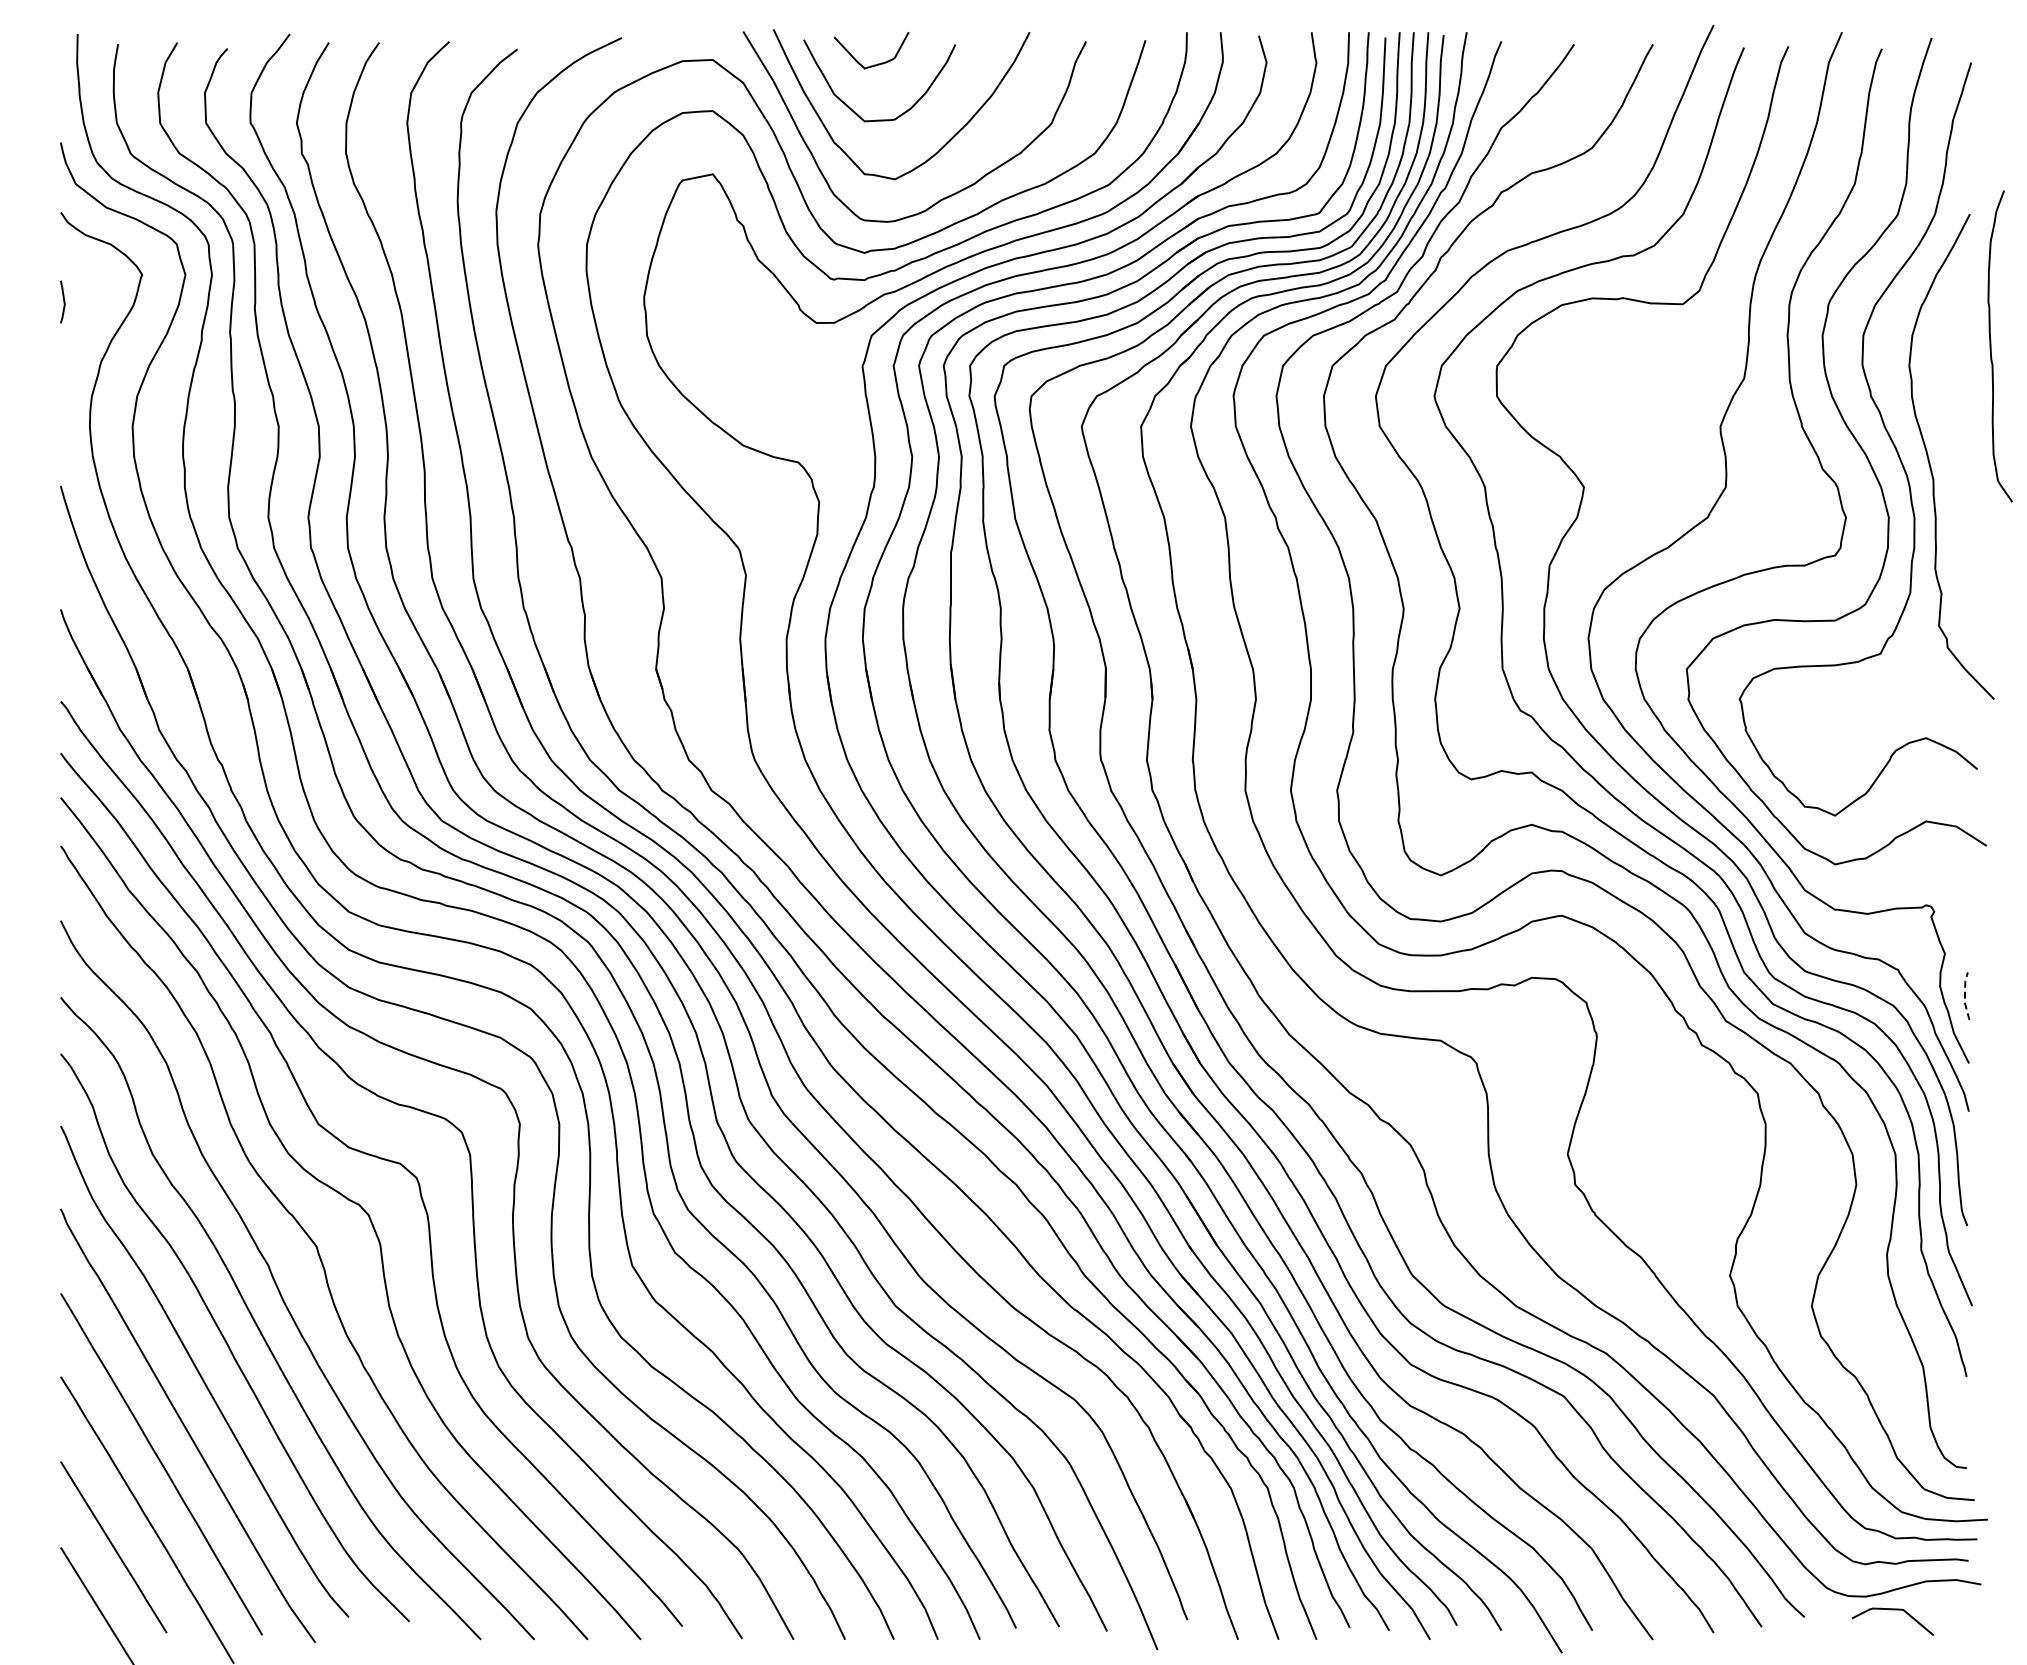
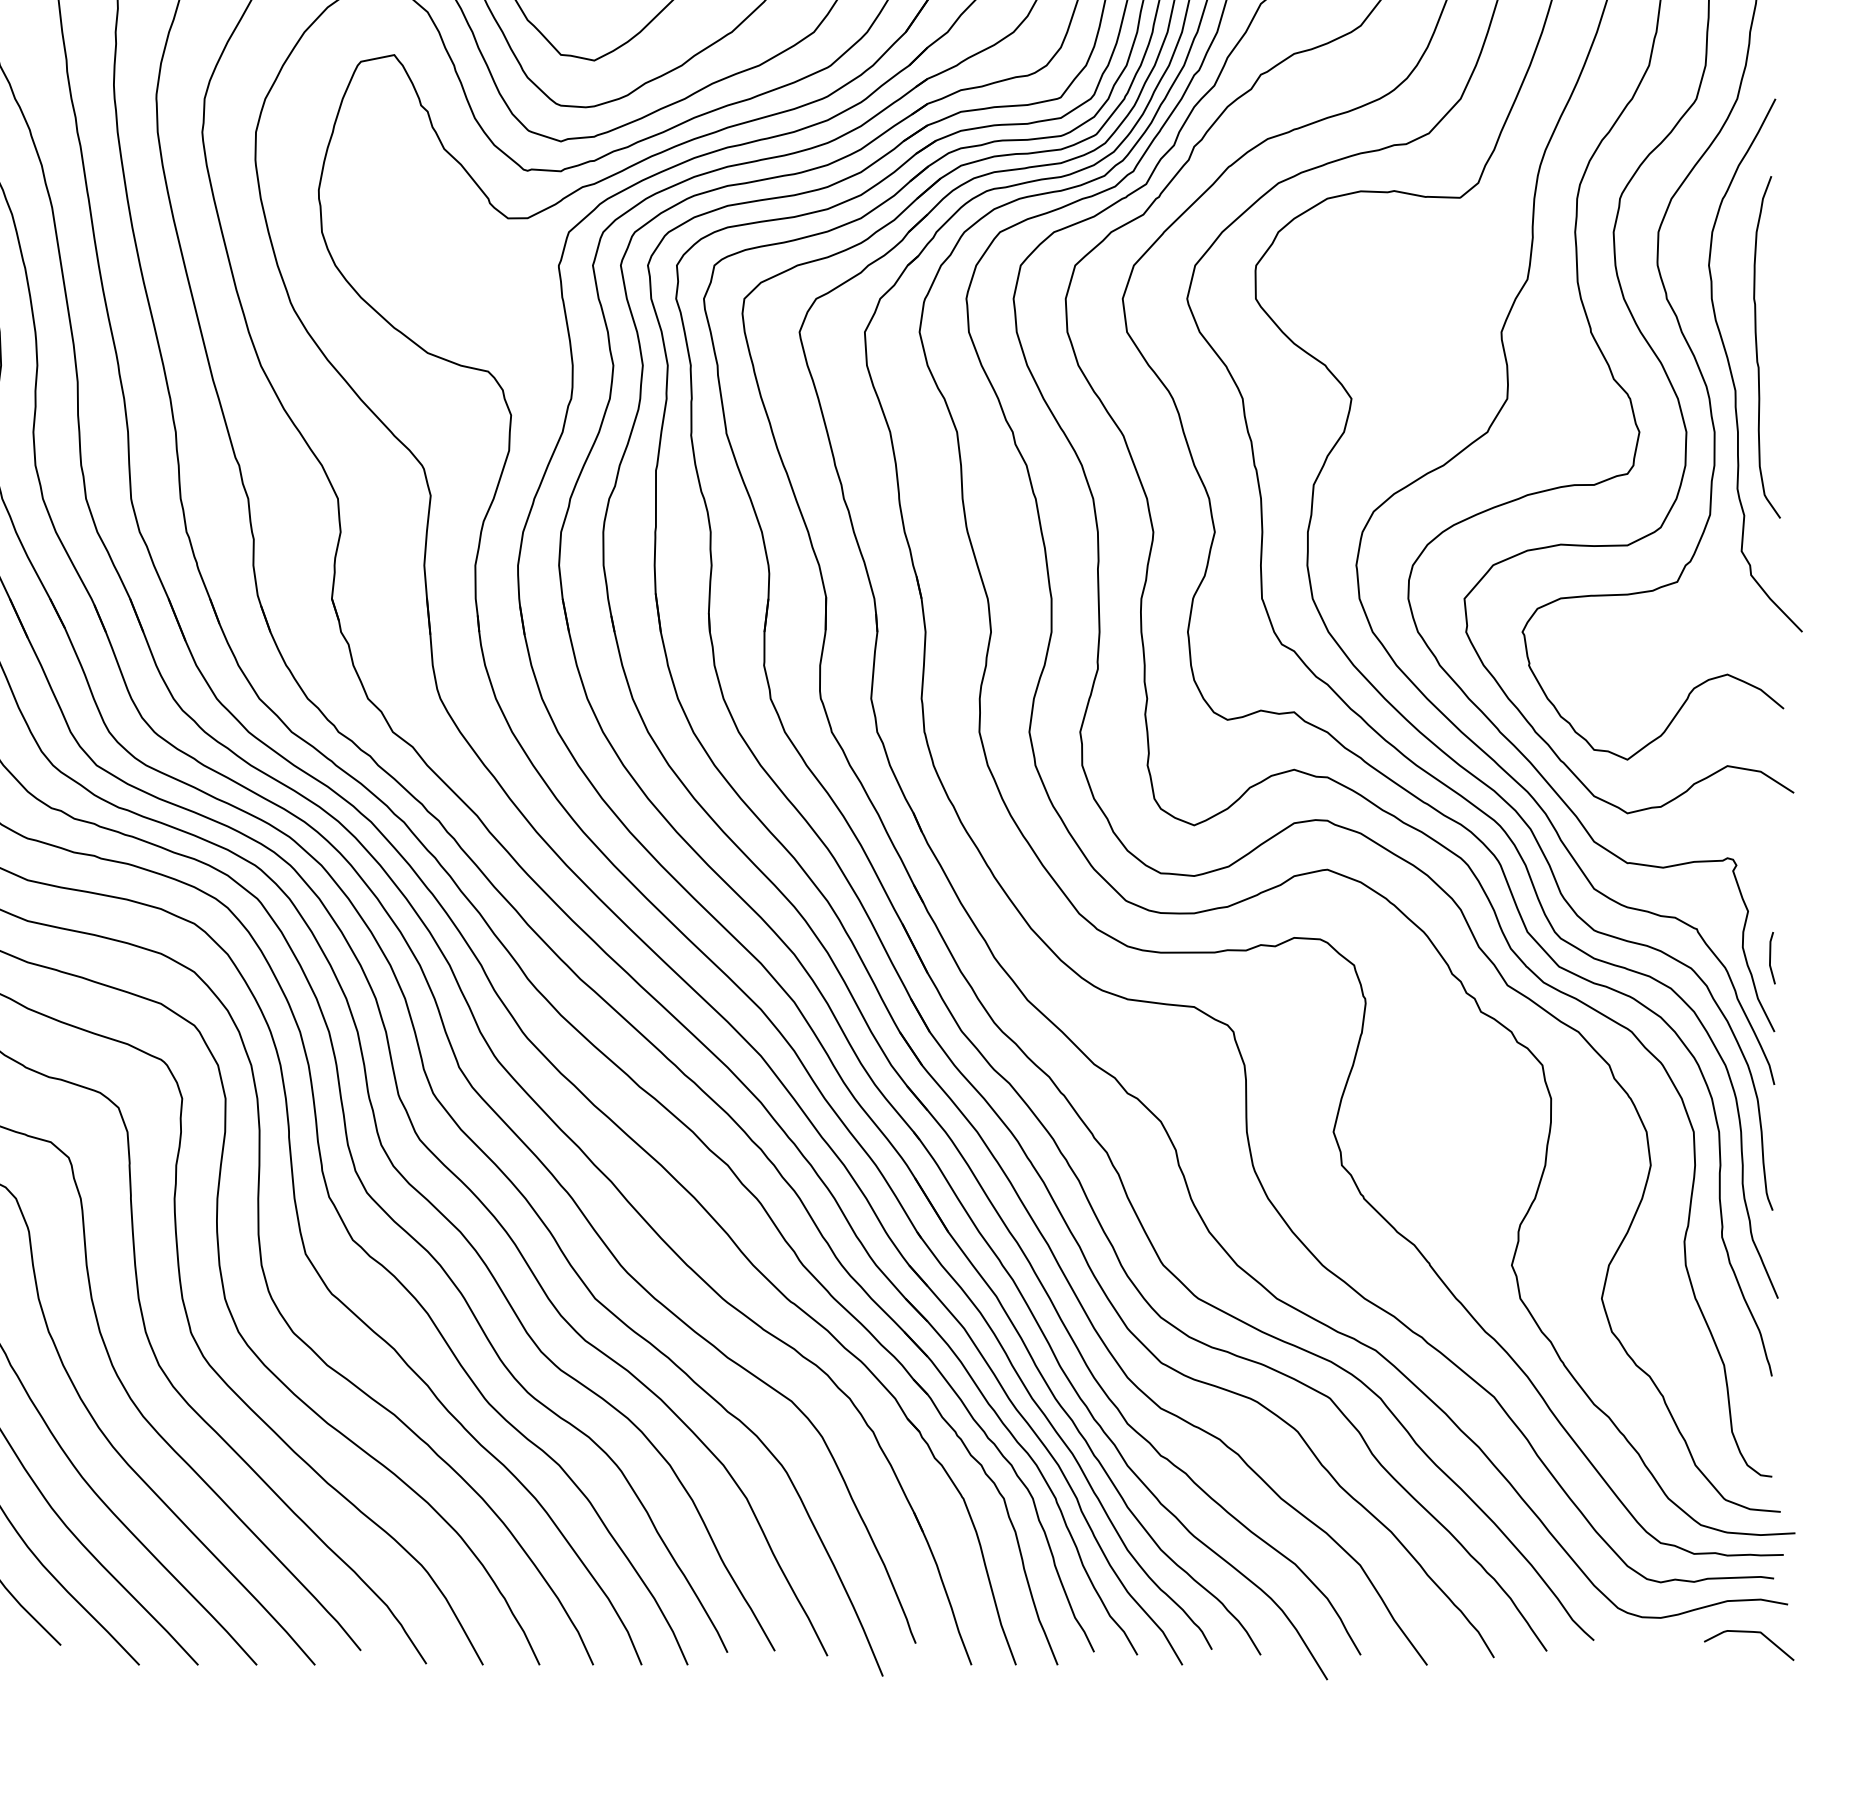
curve: (1991, 346) -> (1757, 347), moved
line: (1964, 995) -> (1769, 957), dashed -> solid
curve: (1892, 1610) -> (1748, 1633), moved

